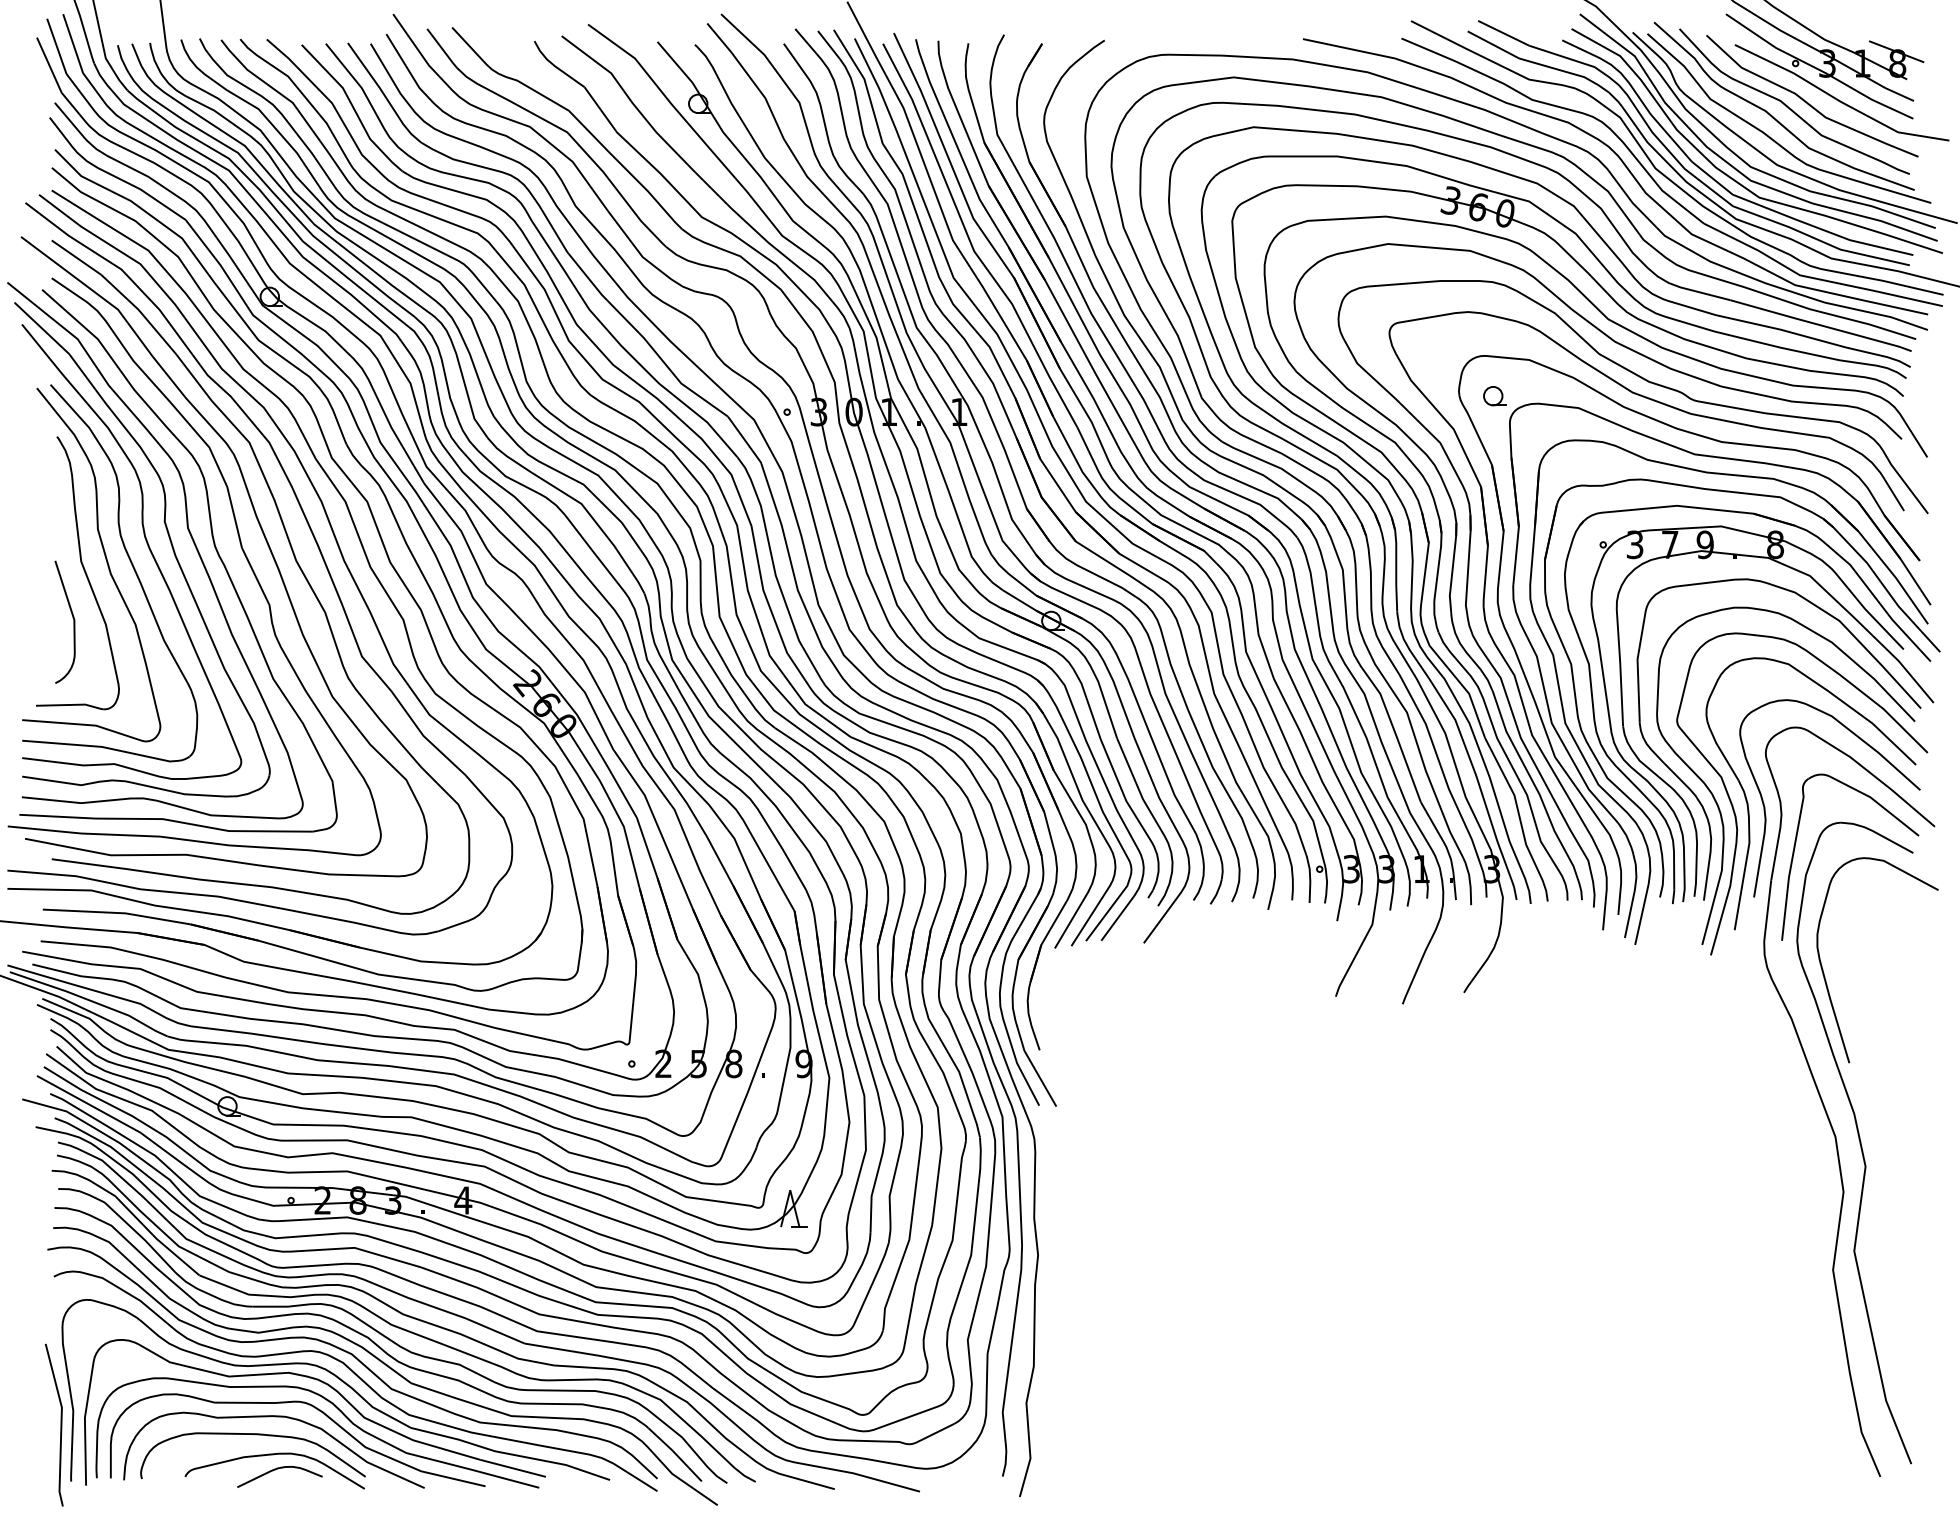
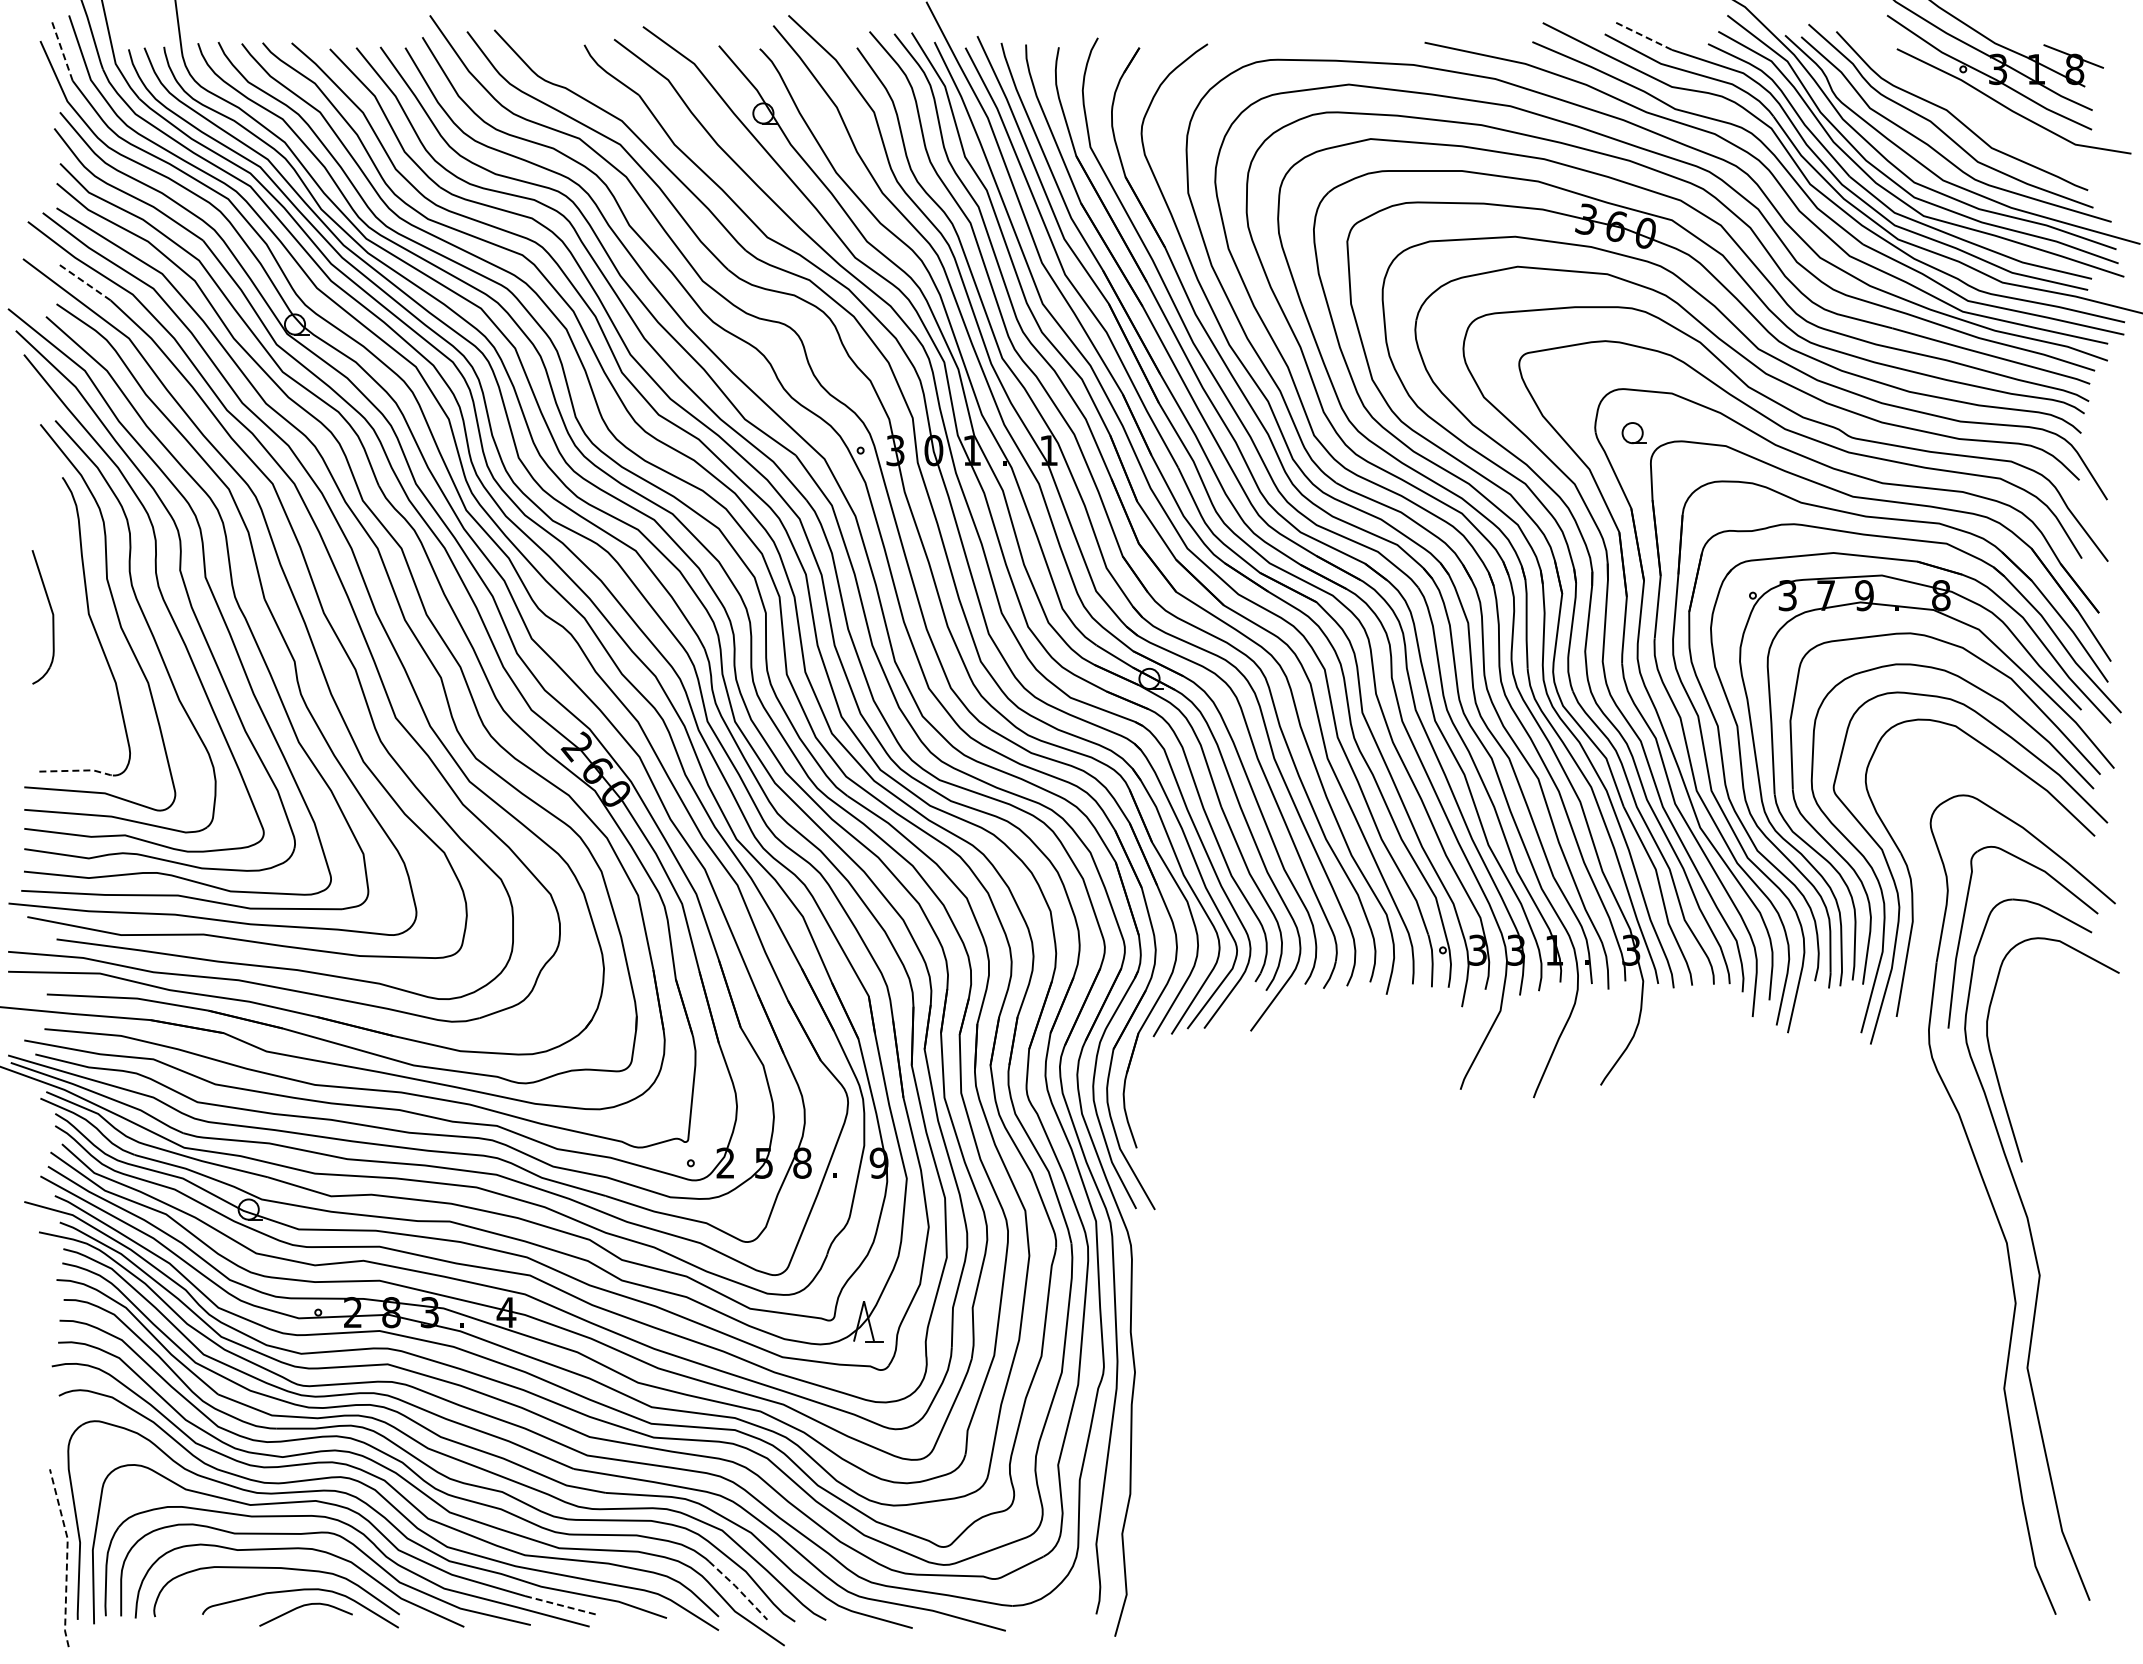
line: (1504, 33) -> (1644, 36), solid -> dashed
line: (56, 46) -> (61, 50), solid -> dashed
curve: (1807, 102) -> (1976, 111), removed
line: (76, 257) -> (83, 281), solid -> dashed
part: (72, 618) -> (51, 613), moved
line: (71, 704) -> (78, 770), solid -> dashed
curve: (1868, 746) -> (2043, 816), removed
line: (61, 1423) -> (67, 1556), solid -> dashed
line: (675, 1453) -> (738, 1589), solid -> dashed
line: (513, 1468) -> (561, 1605), solid -> dashed

